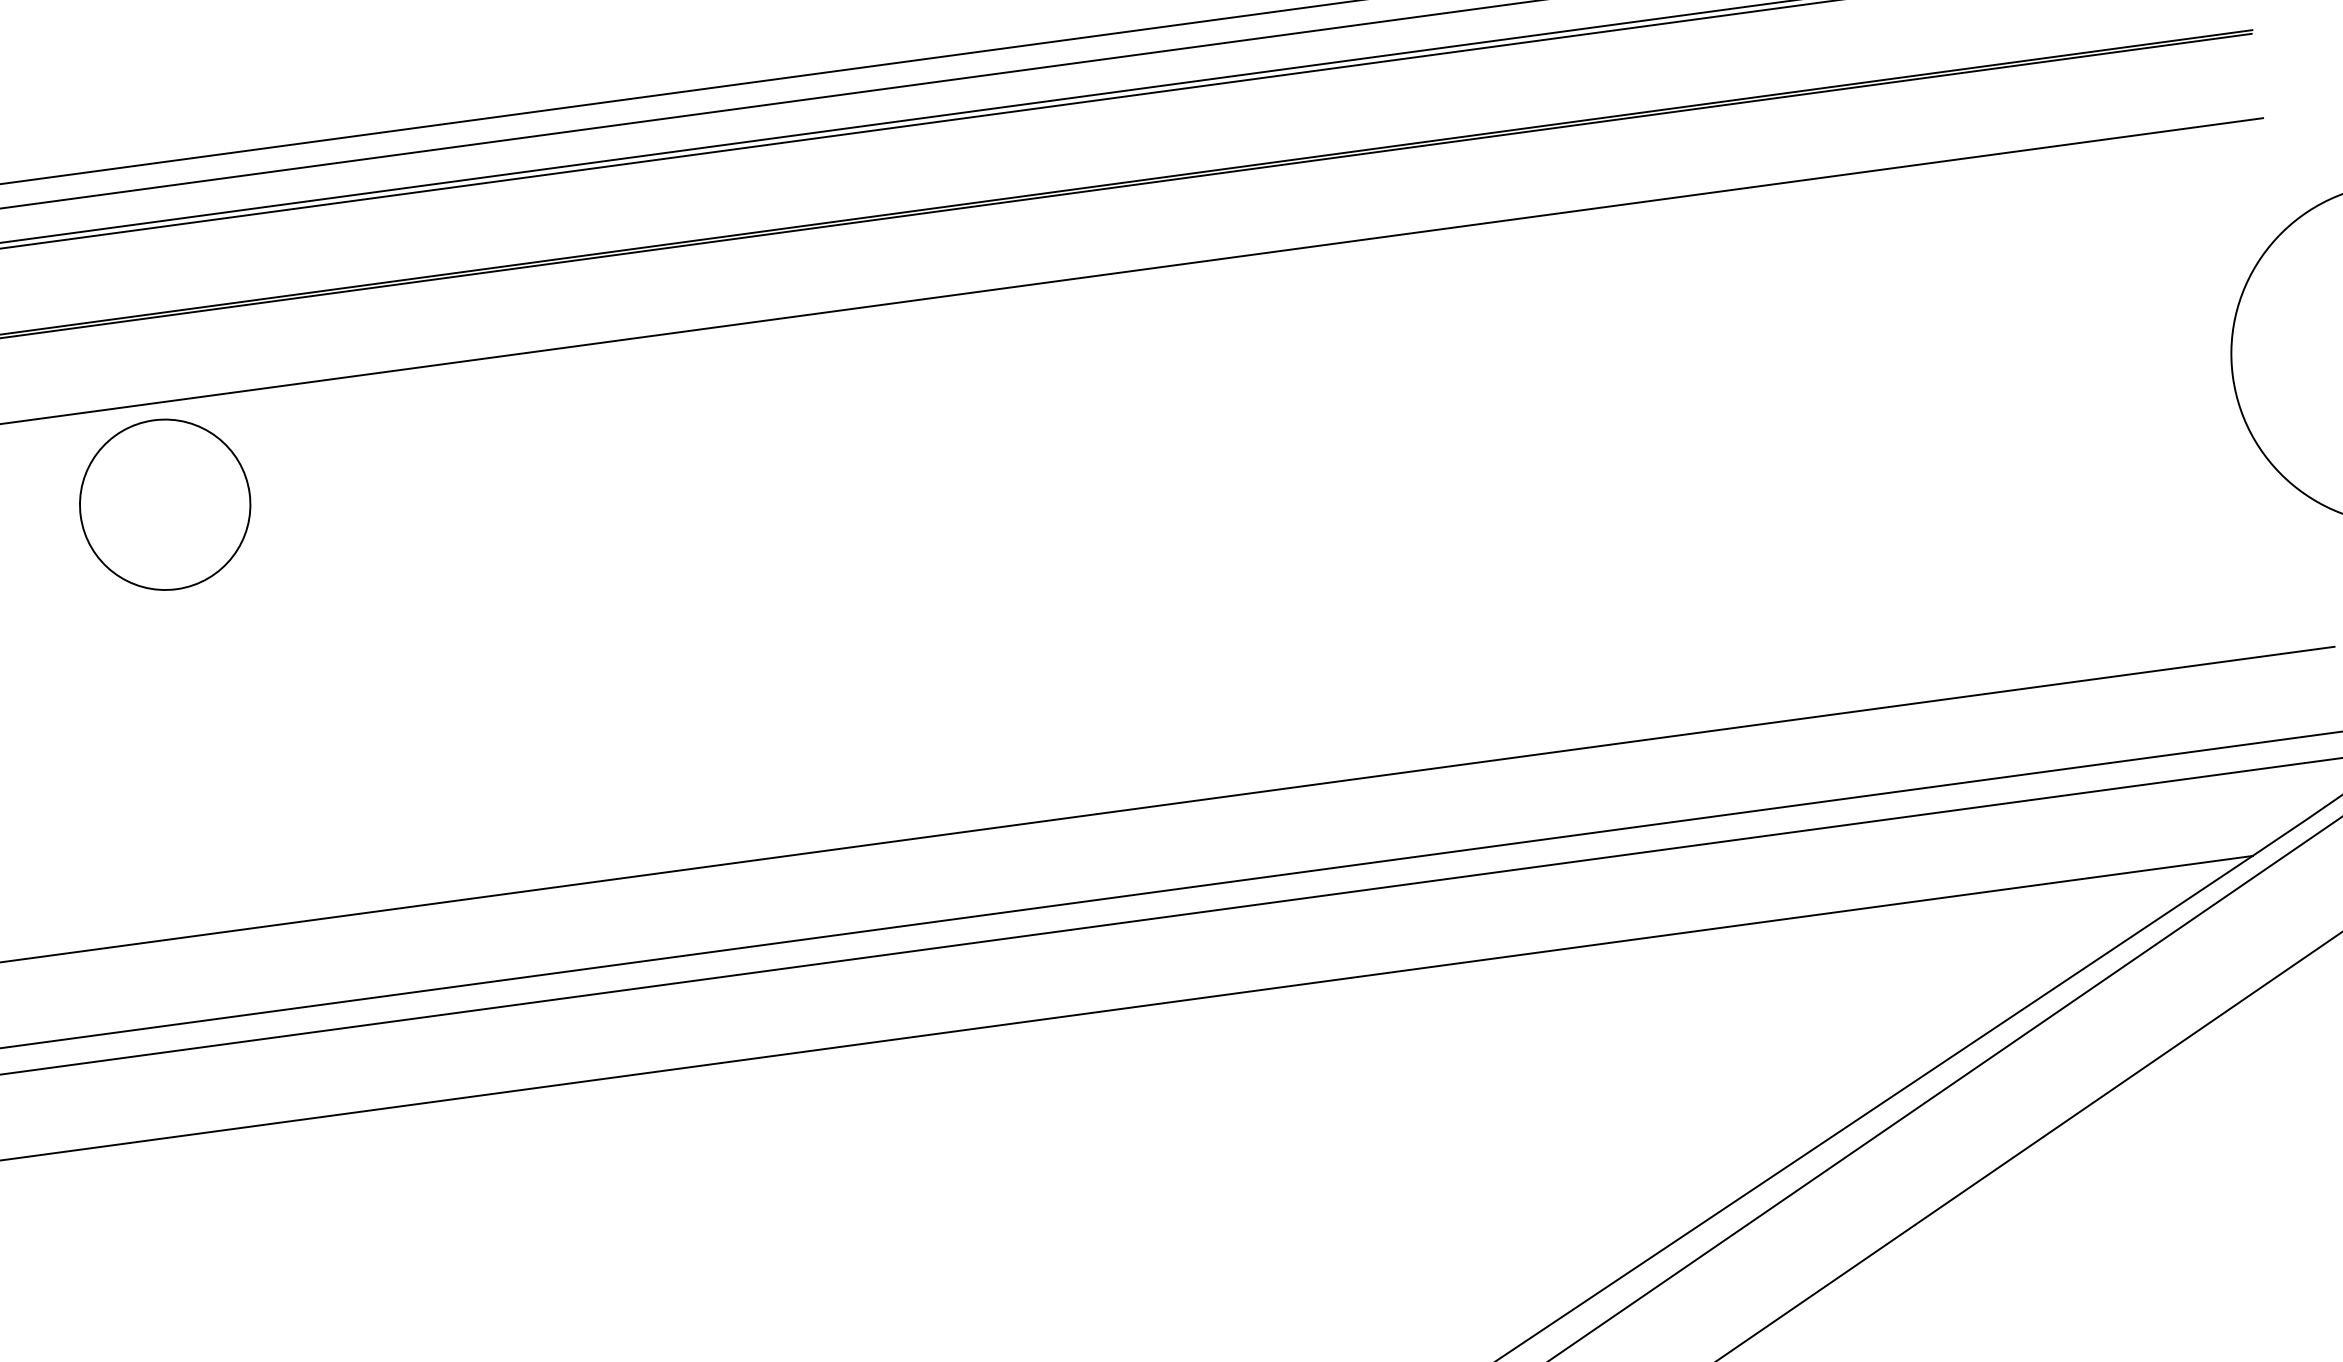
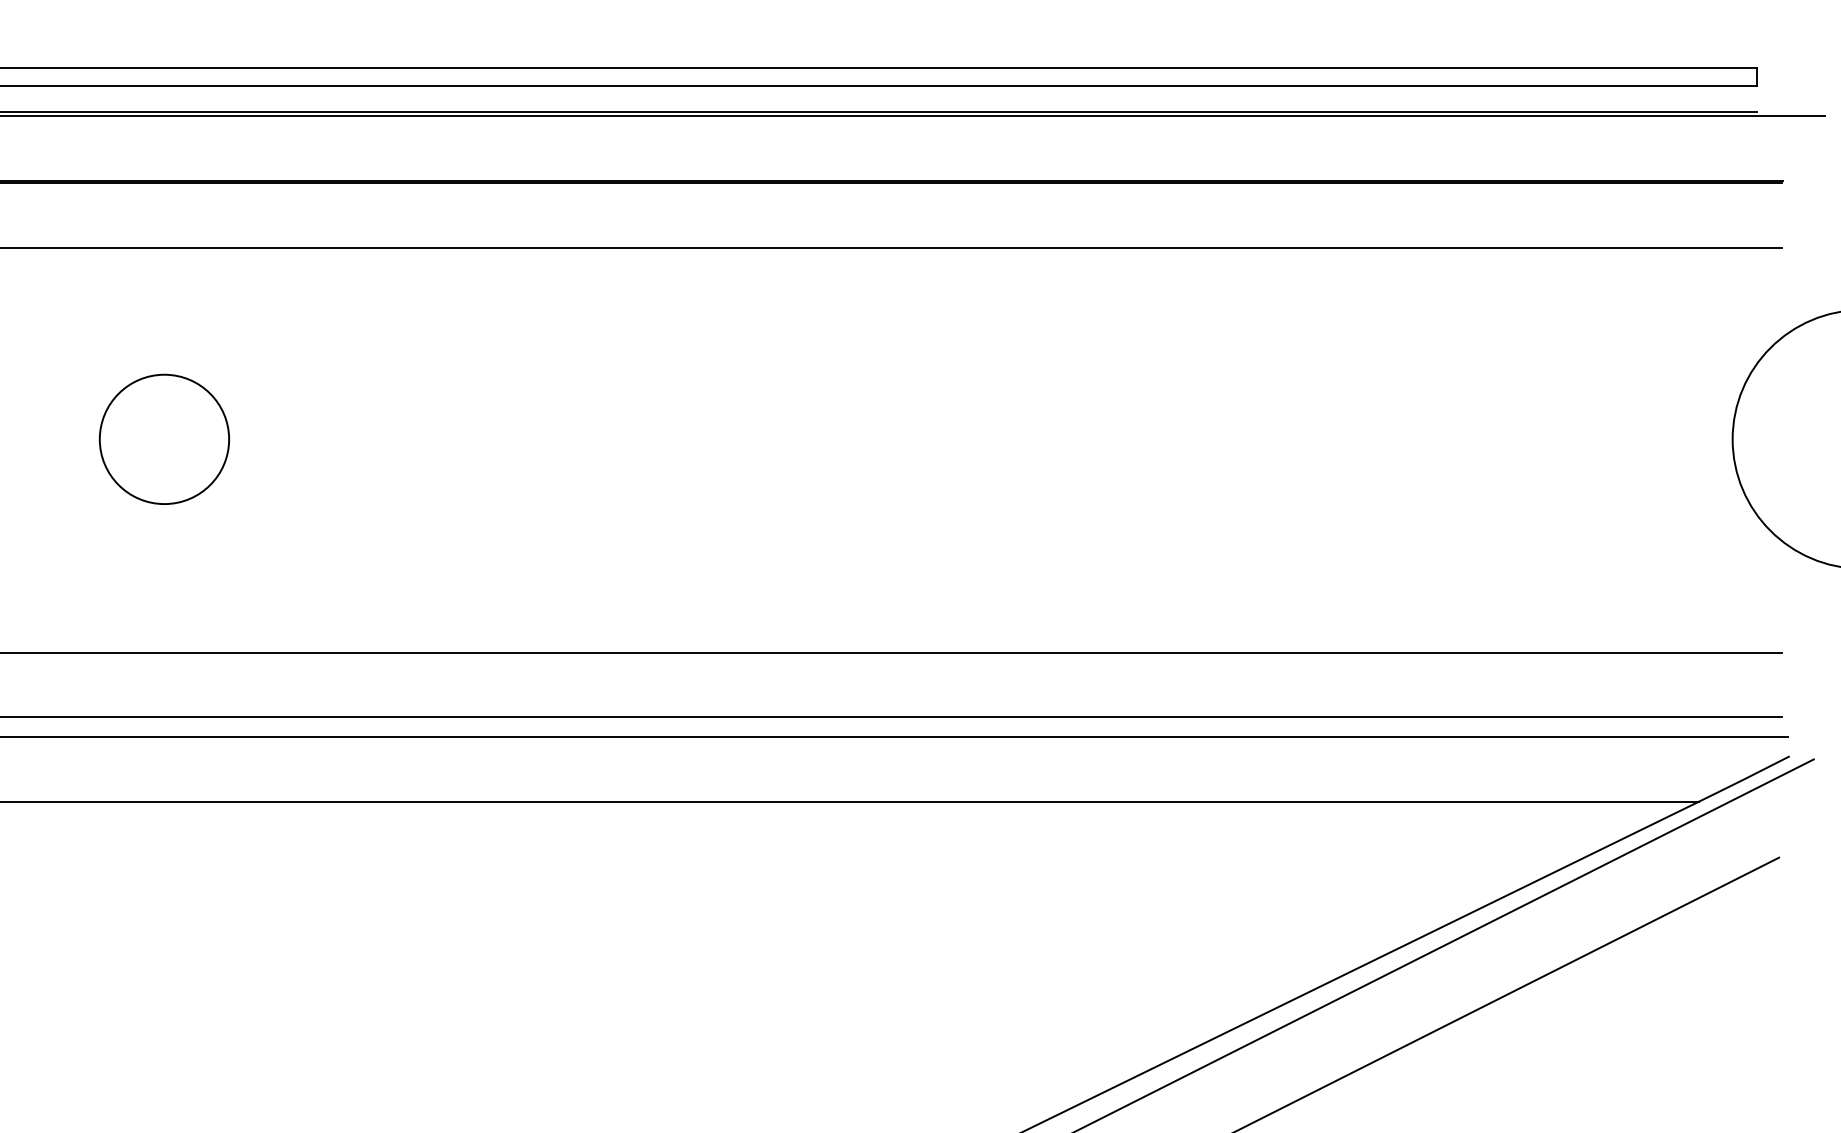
part: (163, 503) -> (163, 438), moved

